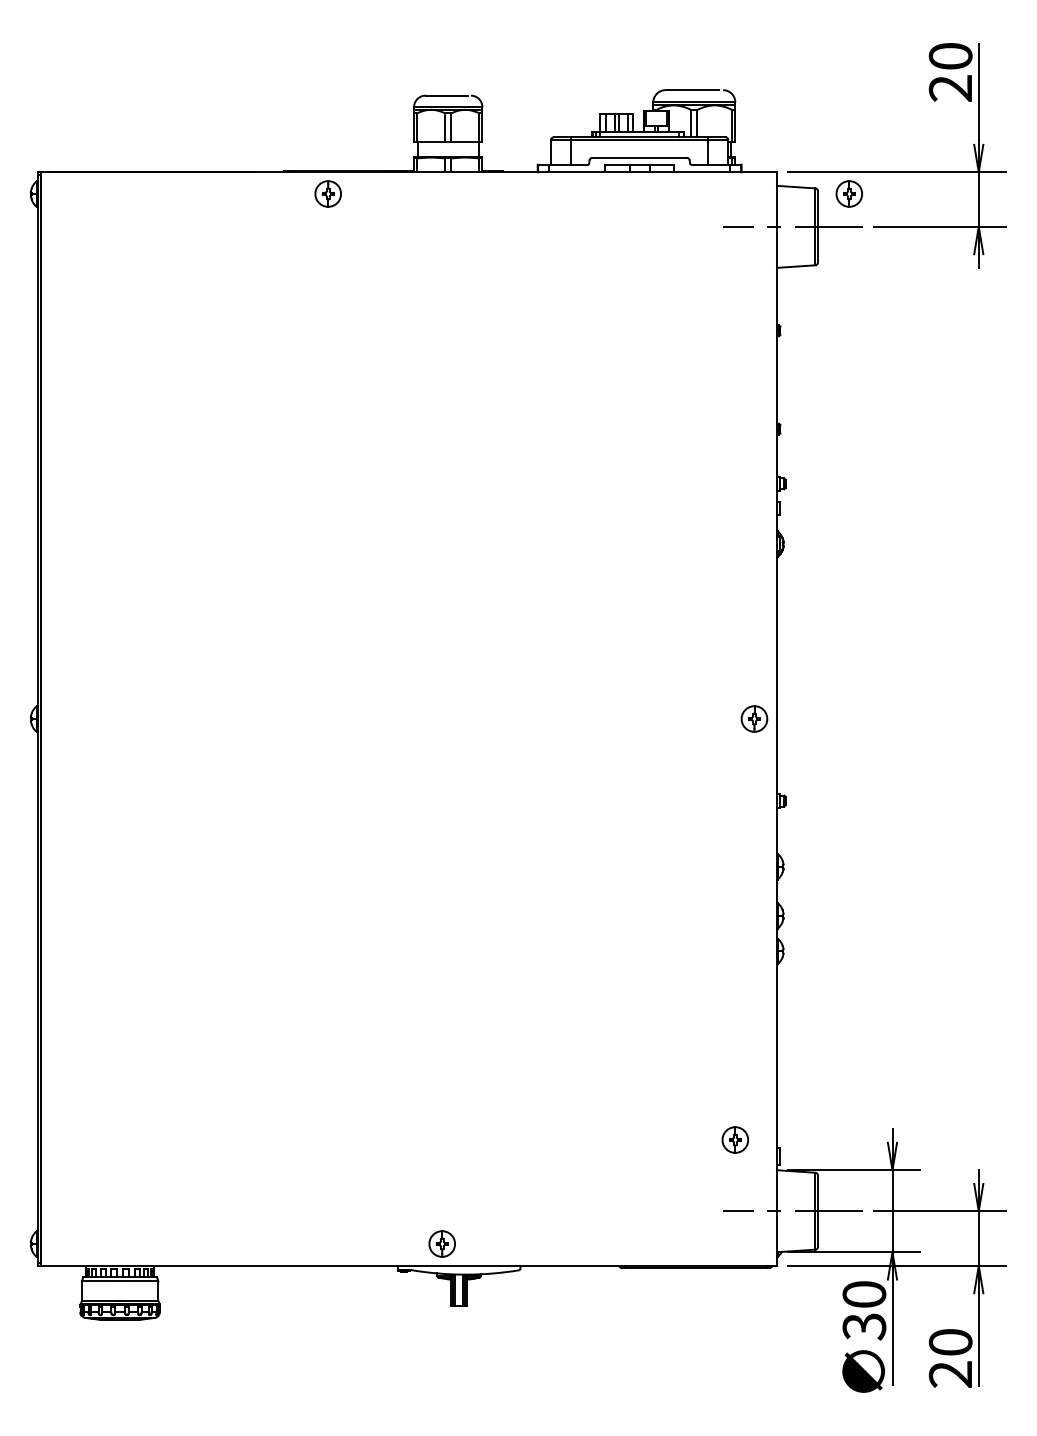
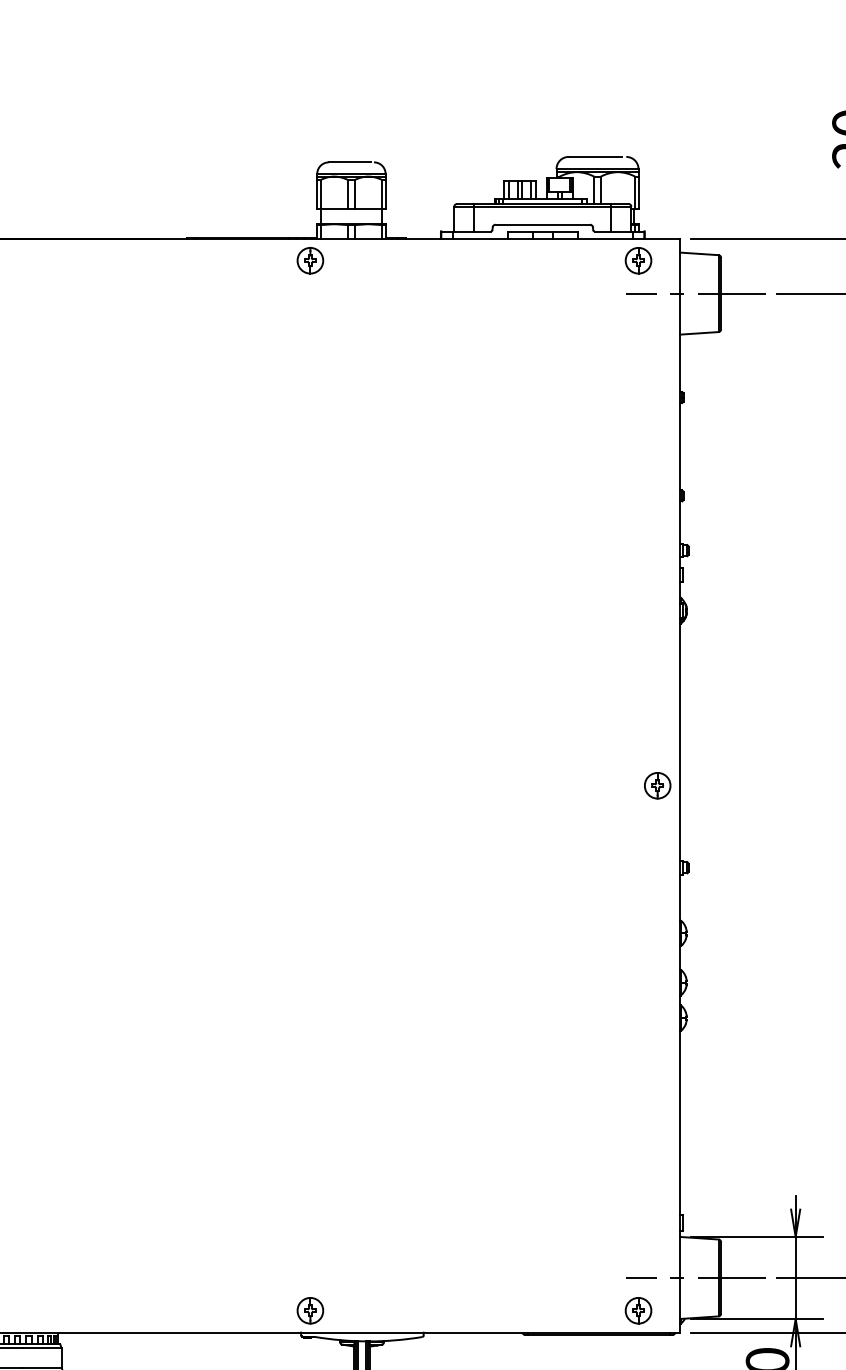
part: (327, 193) -> (309, 260), moved
part: (848, 193) -> (637, 260), moved
part: (734, 1139) -> (637, 1310), moved
part: (441, 1243) -> (309, 1310), moved

